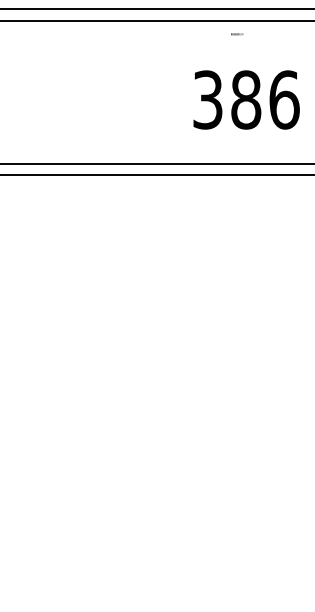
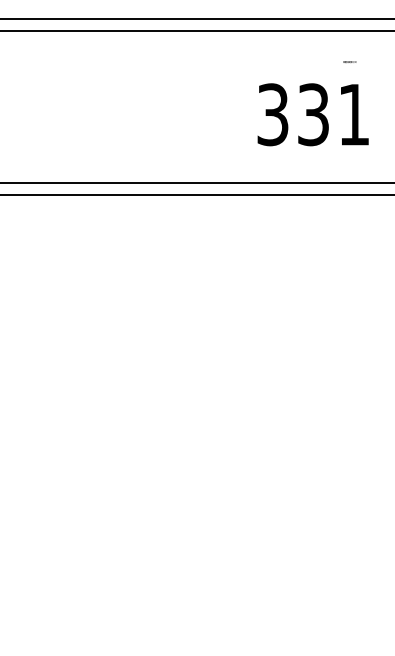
text: (236, 33) -> (349, 61), moved
text: (264, 99) -> (333, 114), 386 -> 331

